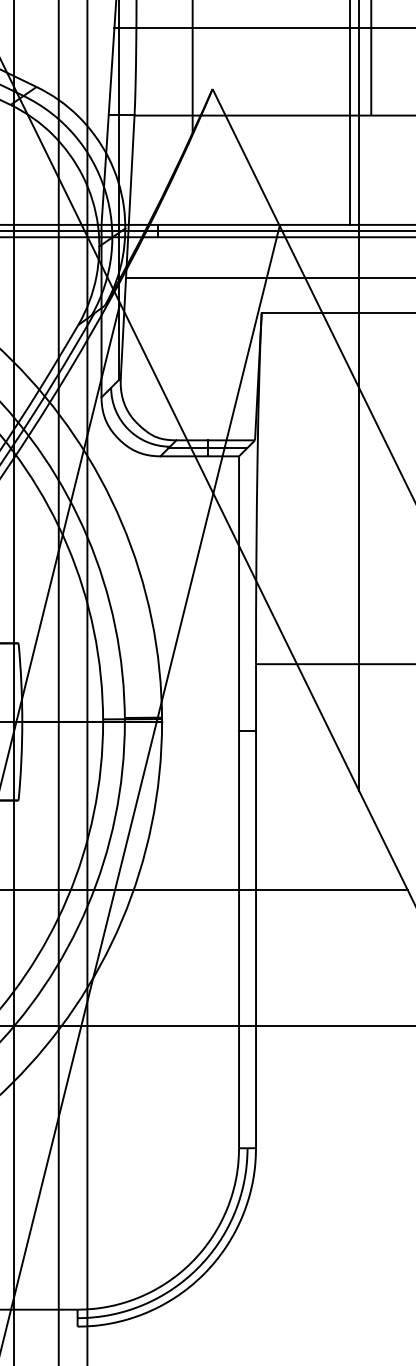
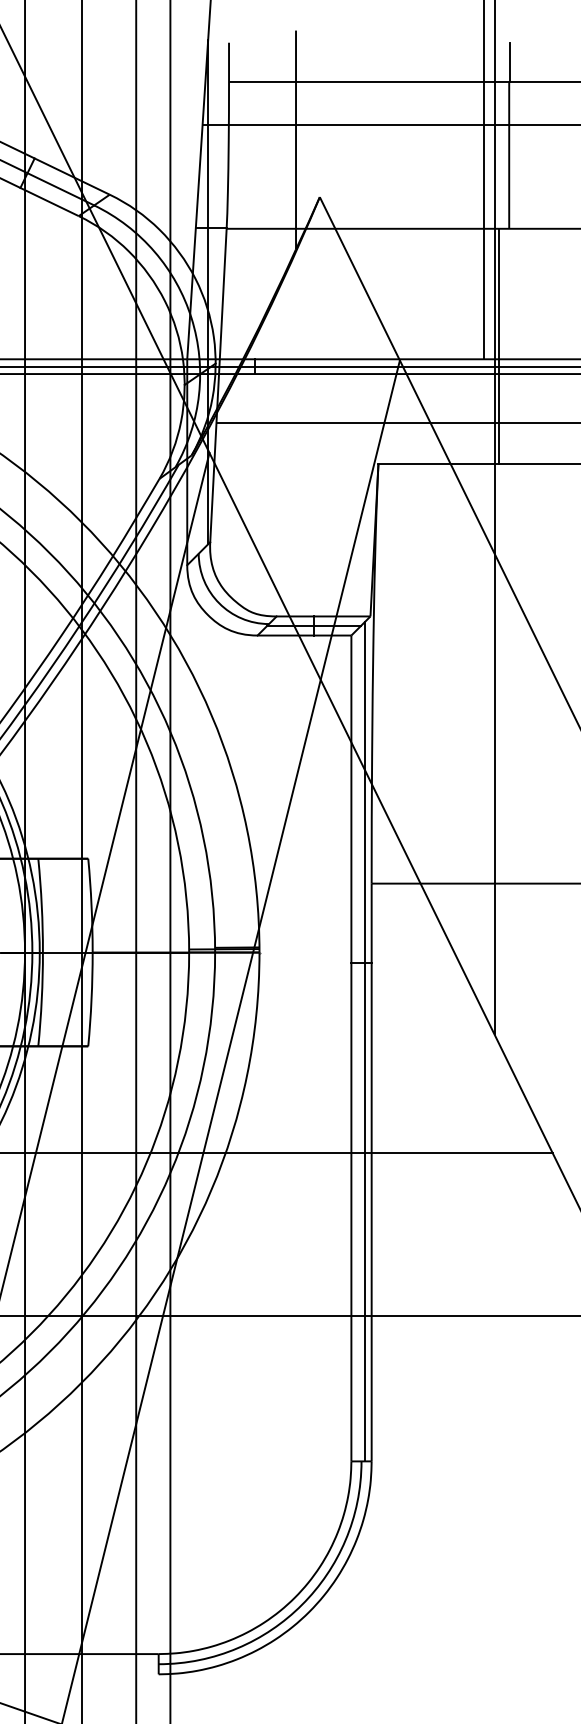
line: (363, 214) -> (499, 346), added
line: (250, 796) -> (364, 1041), added

